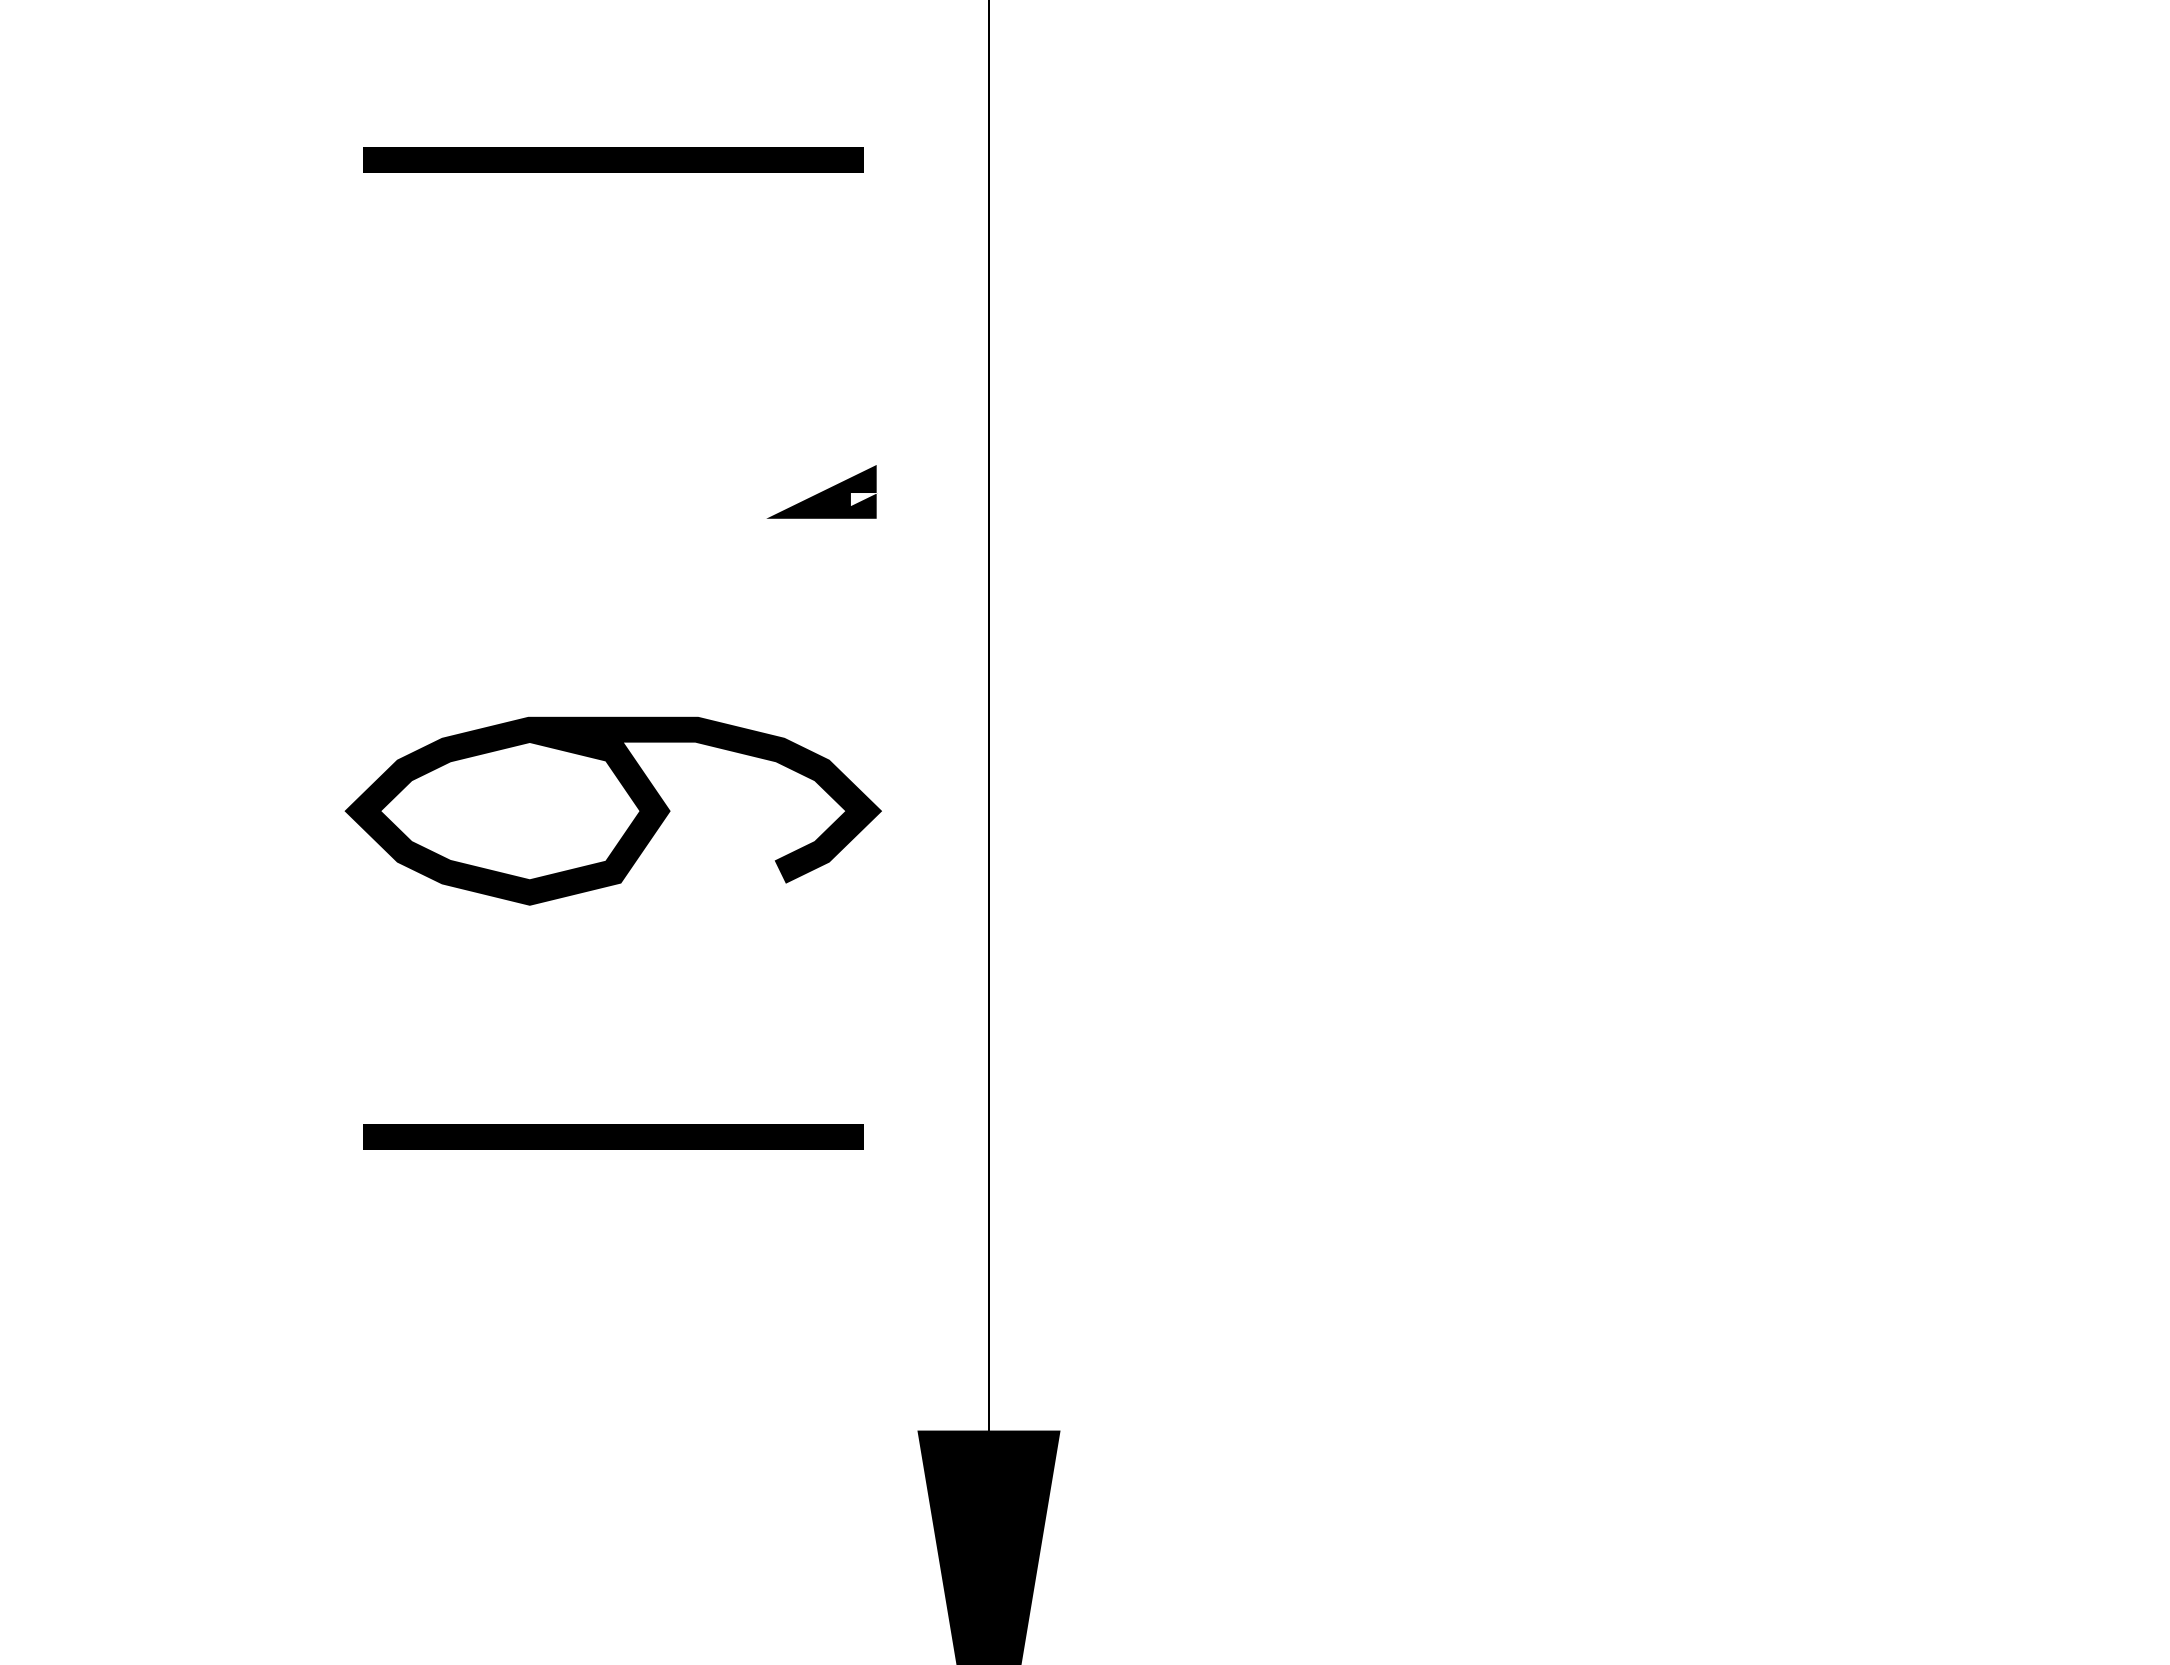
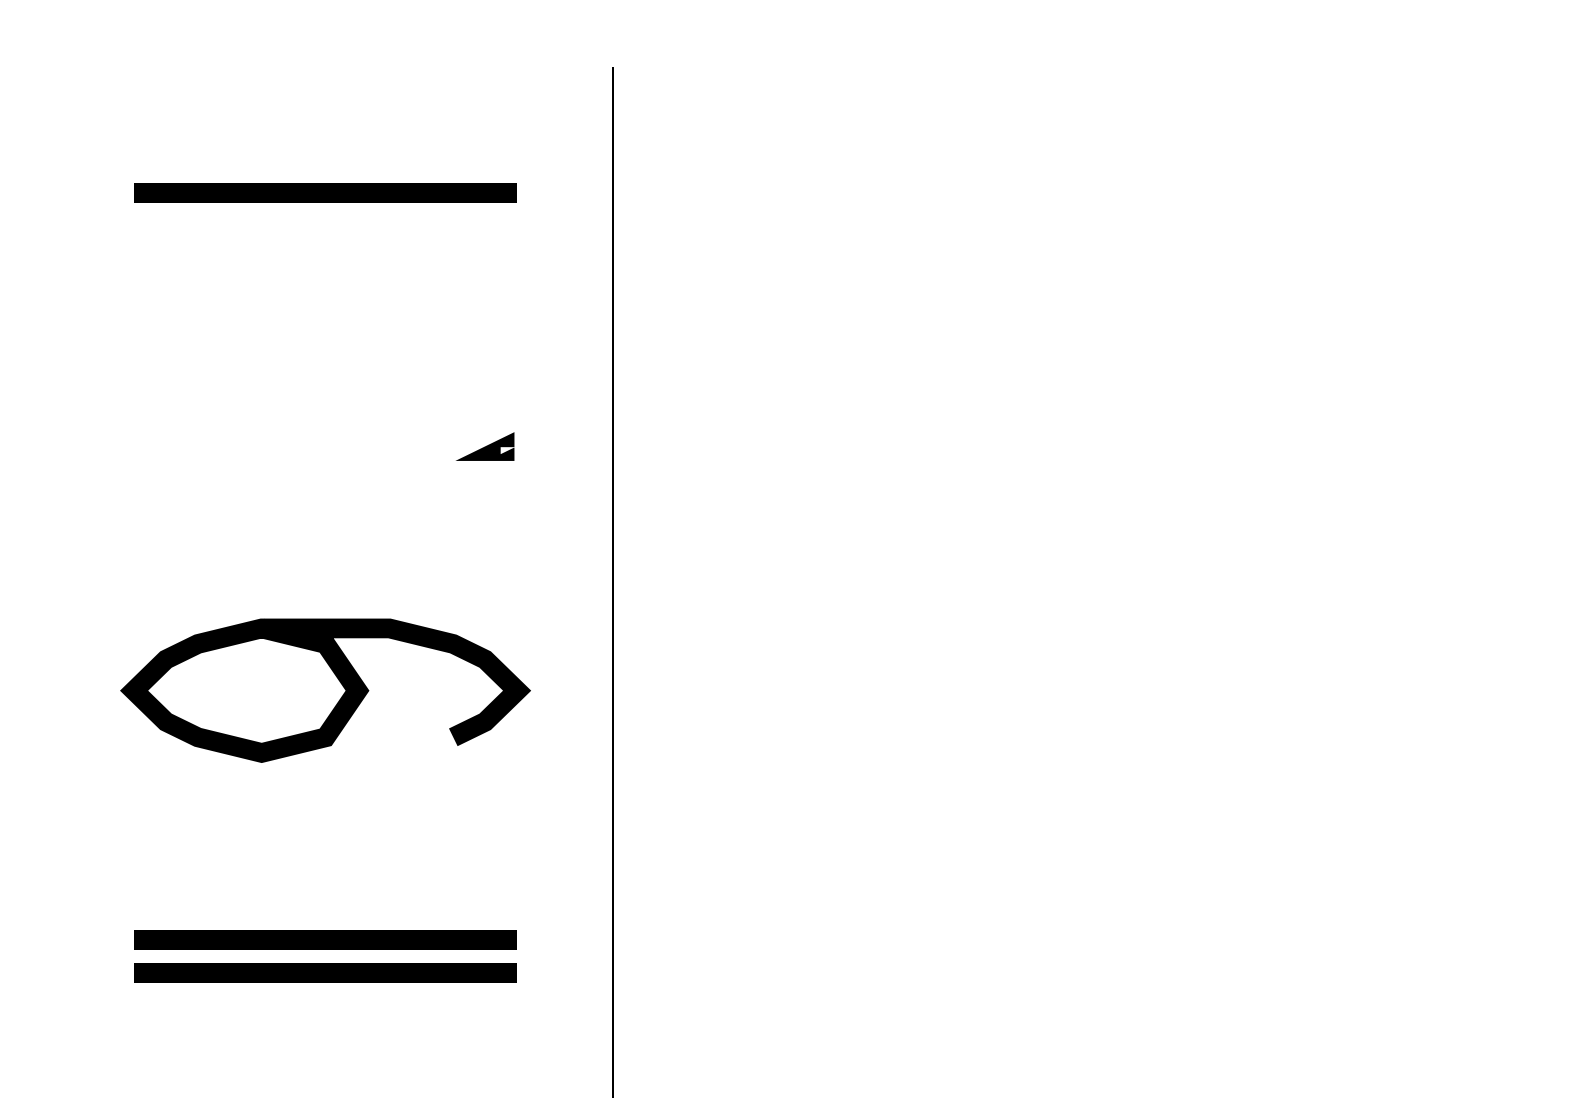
part: (821, 491) -> (484, 446), size x0.7
line: (613, 1179) -> (325, 972), added

